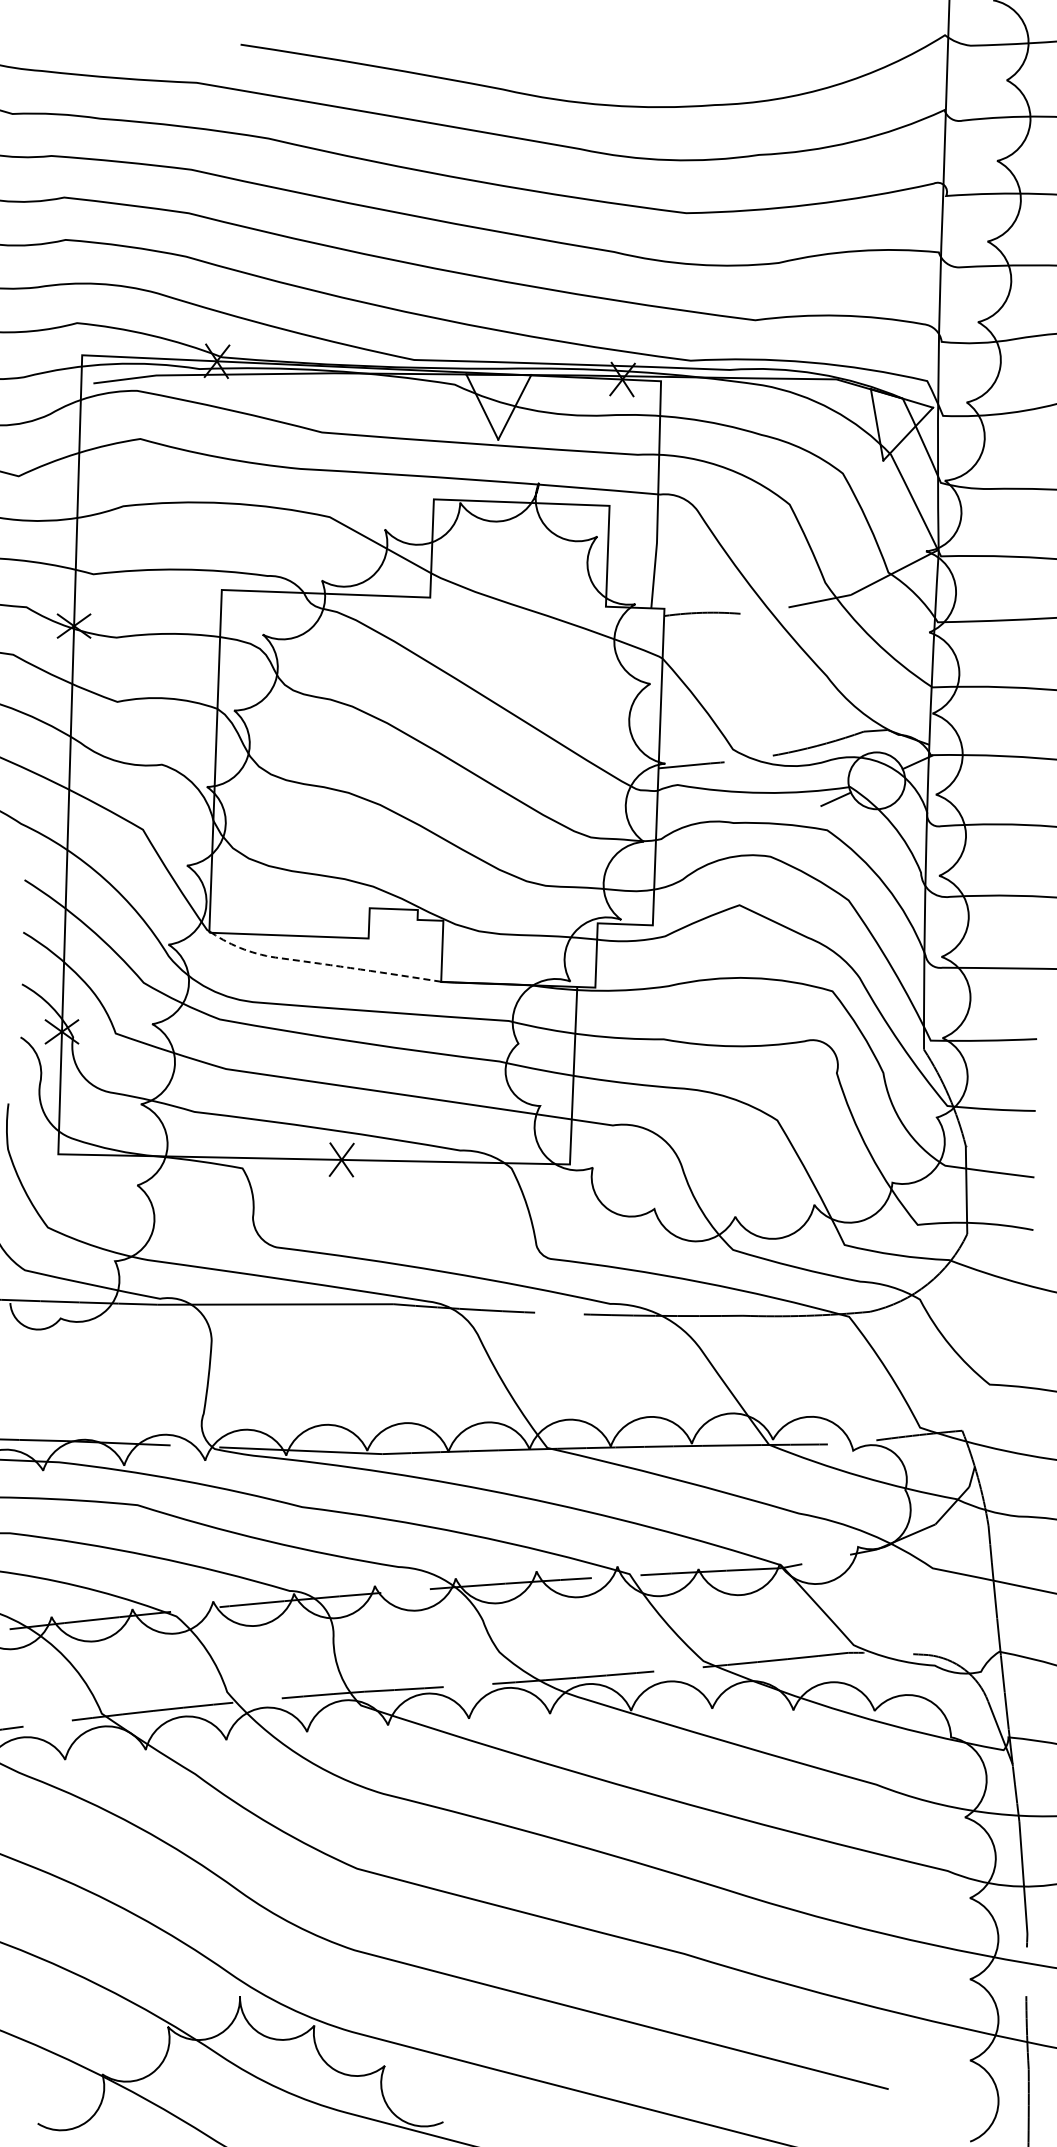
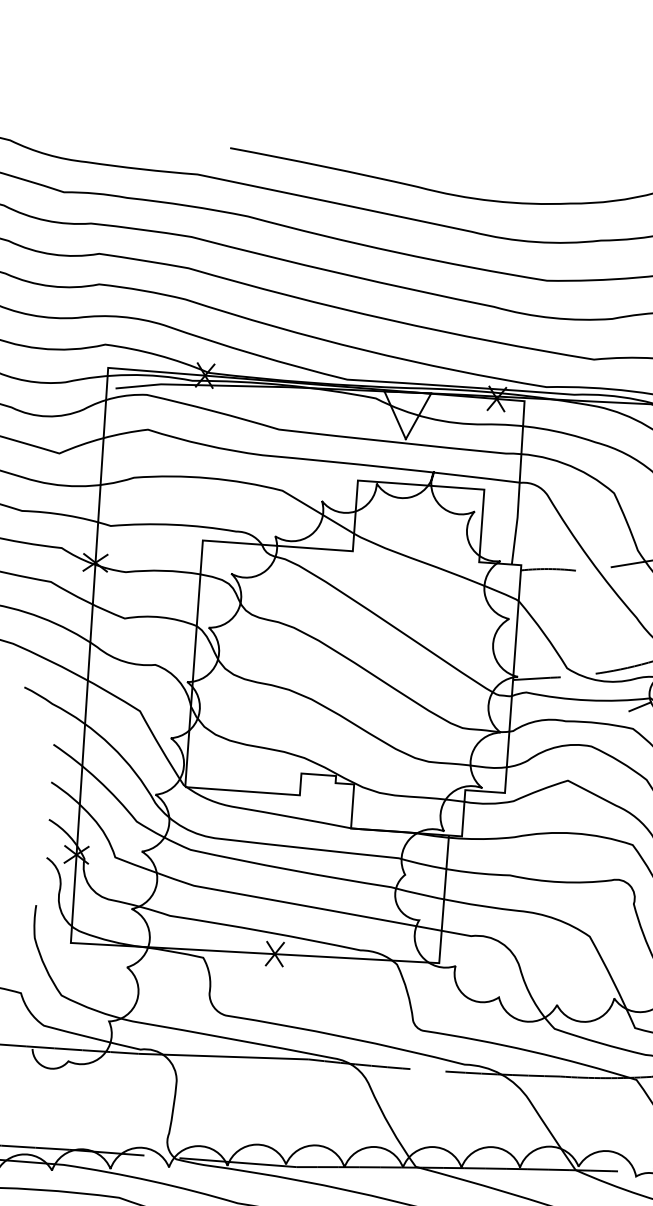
line: (318, 963) -> (263, 812), dashed -> solid

